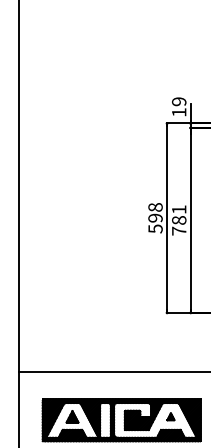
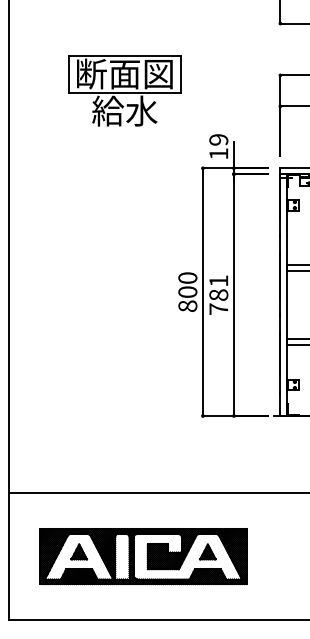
part: (107, 64) -> (124, 90), added
text: (155, 218) -> (187, 292), 598 -> 800
part: (170, 416) -> (207, 551), size x1.67

